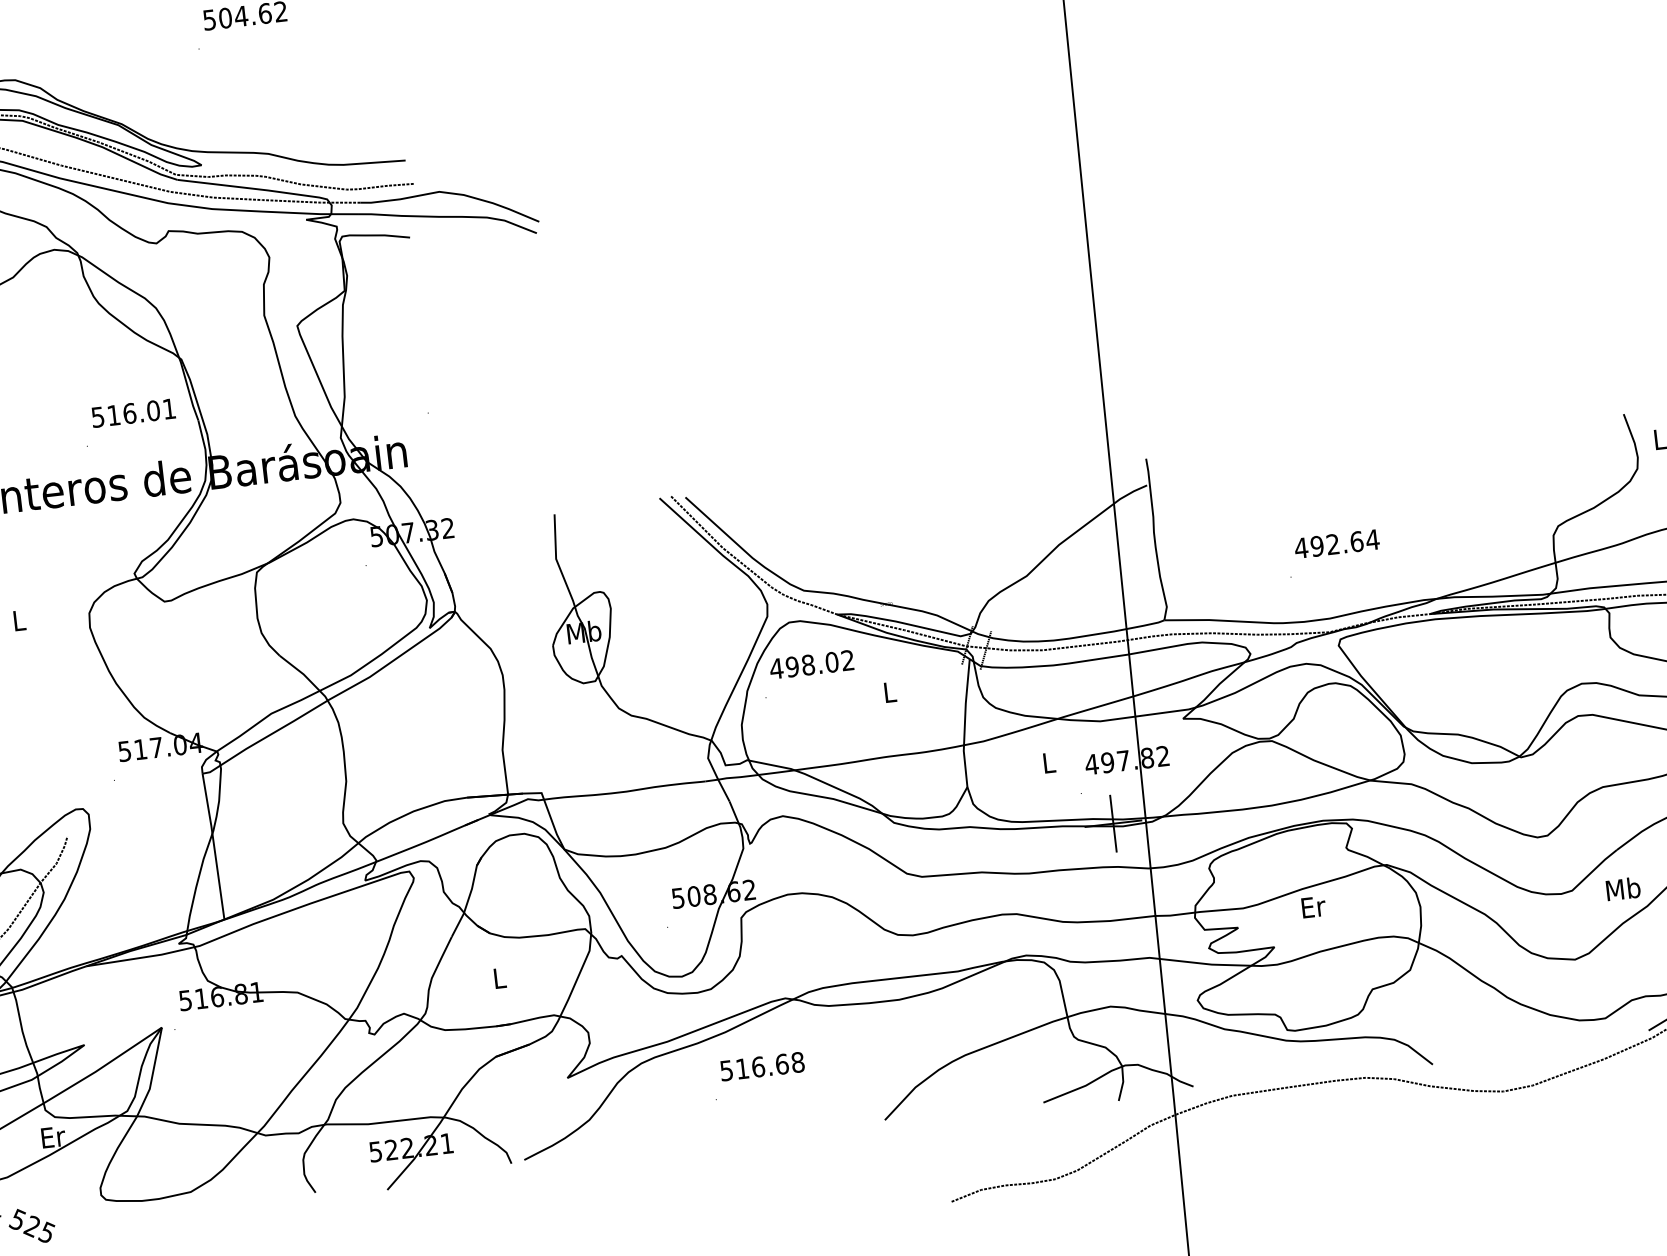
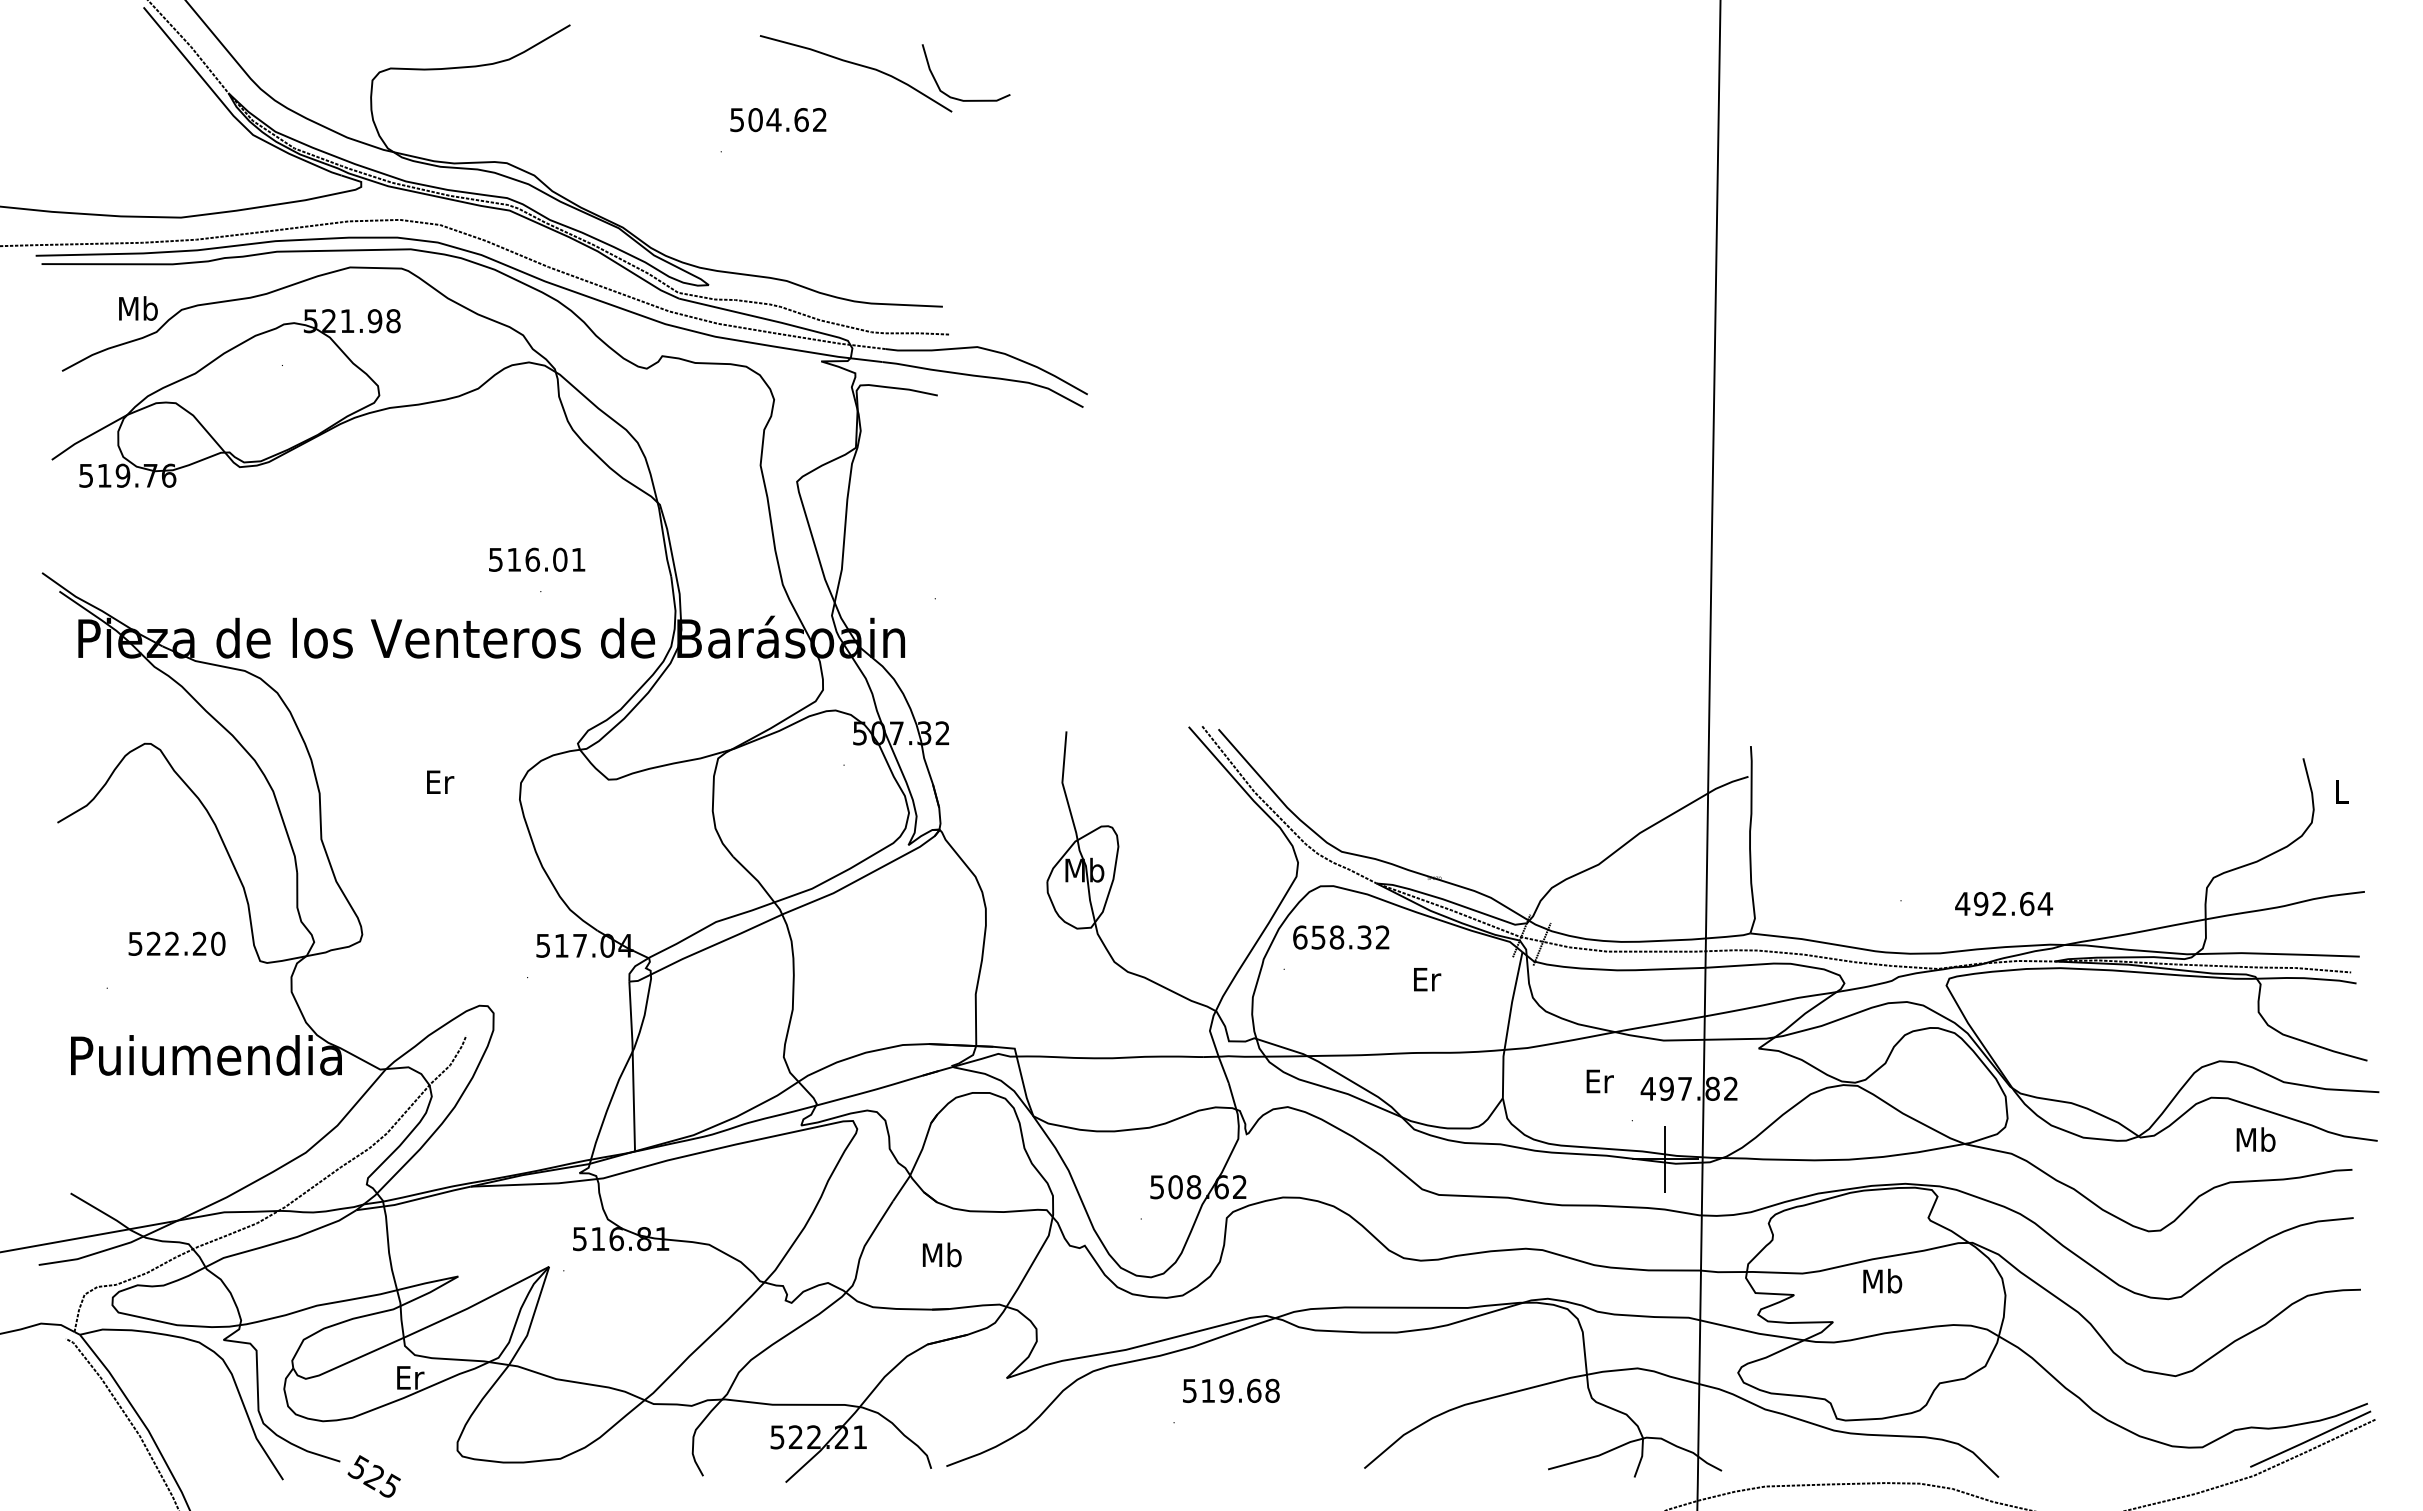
text: (133, 412) -> (537, 559), moved
text: (1337, 544) -> (2004, 904), moved
text: (19, 619) -> (440, 781), L -> Er
text: (803, 665) -> (1331, 937), 498.02 -> 658.32
text: (890, 692) -> (1427, 979), L -> Er
text: (1049, 763) -> (1599, 1081), L -> Er
text: (1622, 888) -> (2255, 1139), moved
text: (1312, 906) -> (1882, 1280), Er -> Mb
text: (498, 977) -> (941, 1254), L -> Mb
text: (758, 1066) -> (1226, 1390), 516.68 -> 519.68

